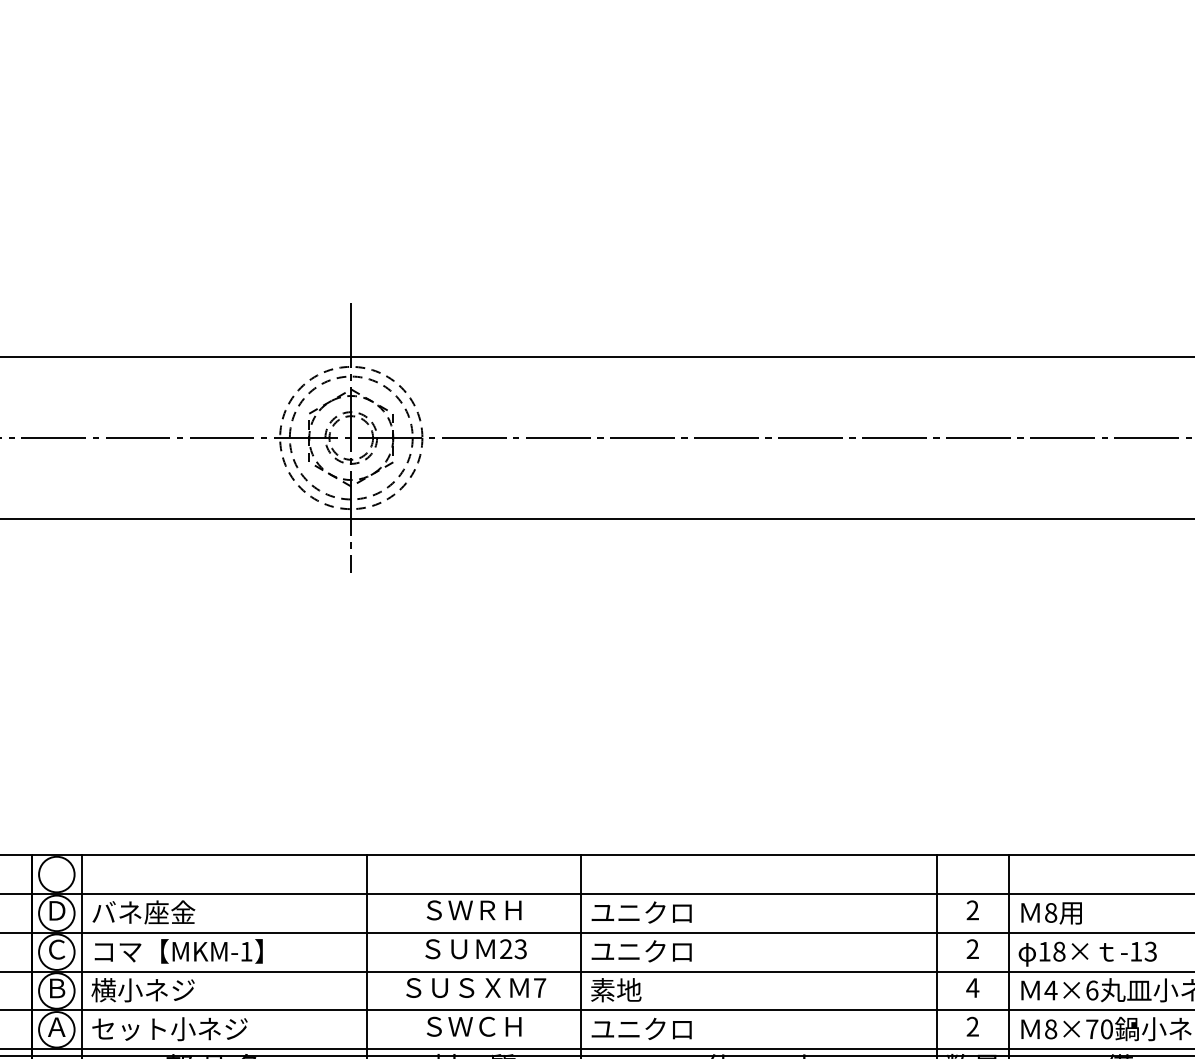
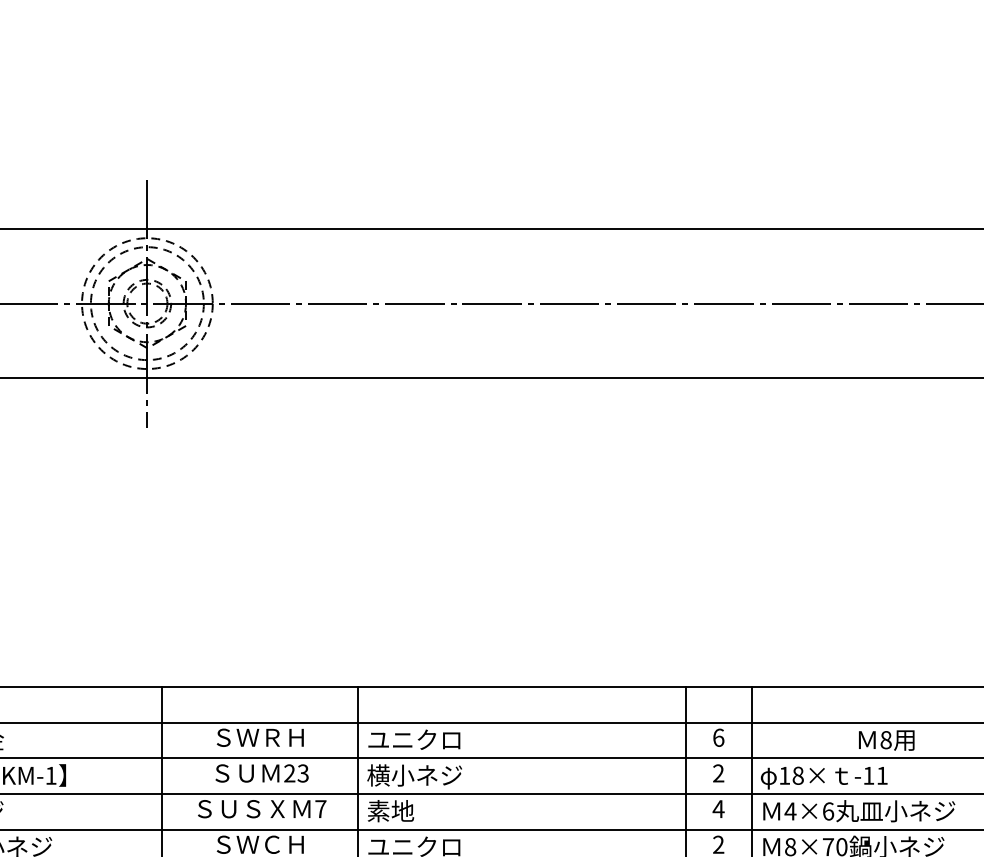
text: (972, 910) -> (718, 737), 2 -> 6
text: (1051, 913) -> (886, 740), moved
text: (641, 951) -> (414, 775), ユニクロ -> 横小ネジ
text: (1150, 951) -> (881, 775), -13 -> -11

